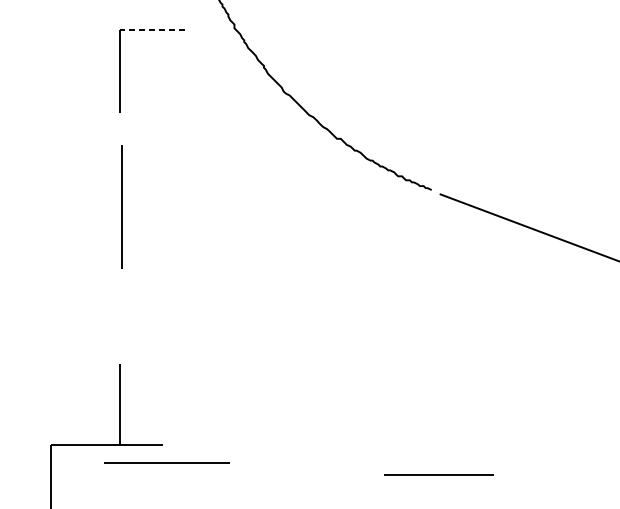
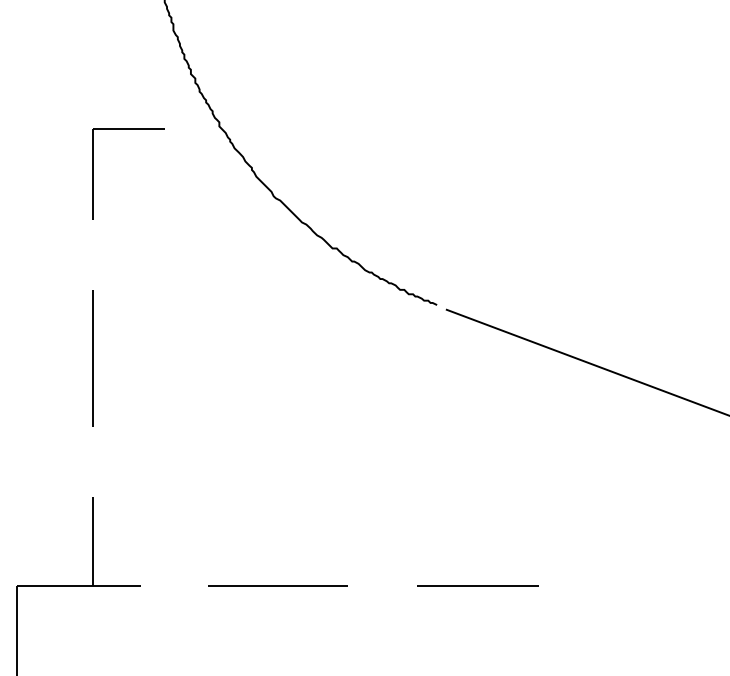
line: (152, 30) -> (128, 128), dashed -> solid
line: (121, 206) -> (92, 358), moved
line: (166, 462) -> (277, 585), moved
line: (438, 474) -> (477, 585), moved

